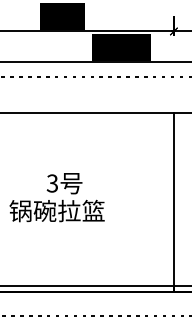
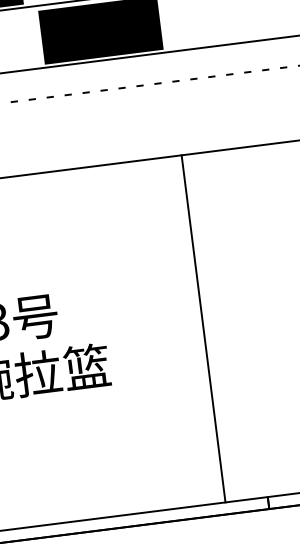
line: (173, 199) -> (202, 328), moved

